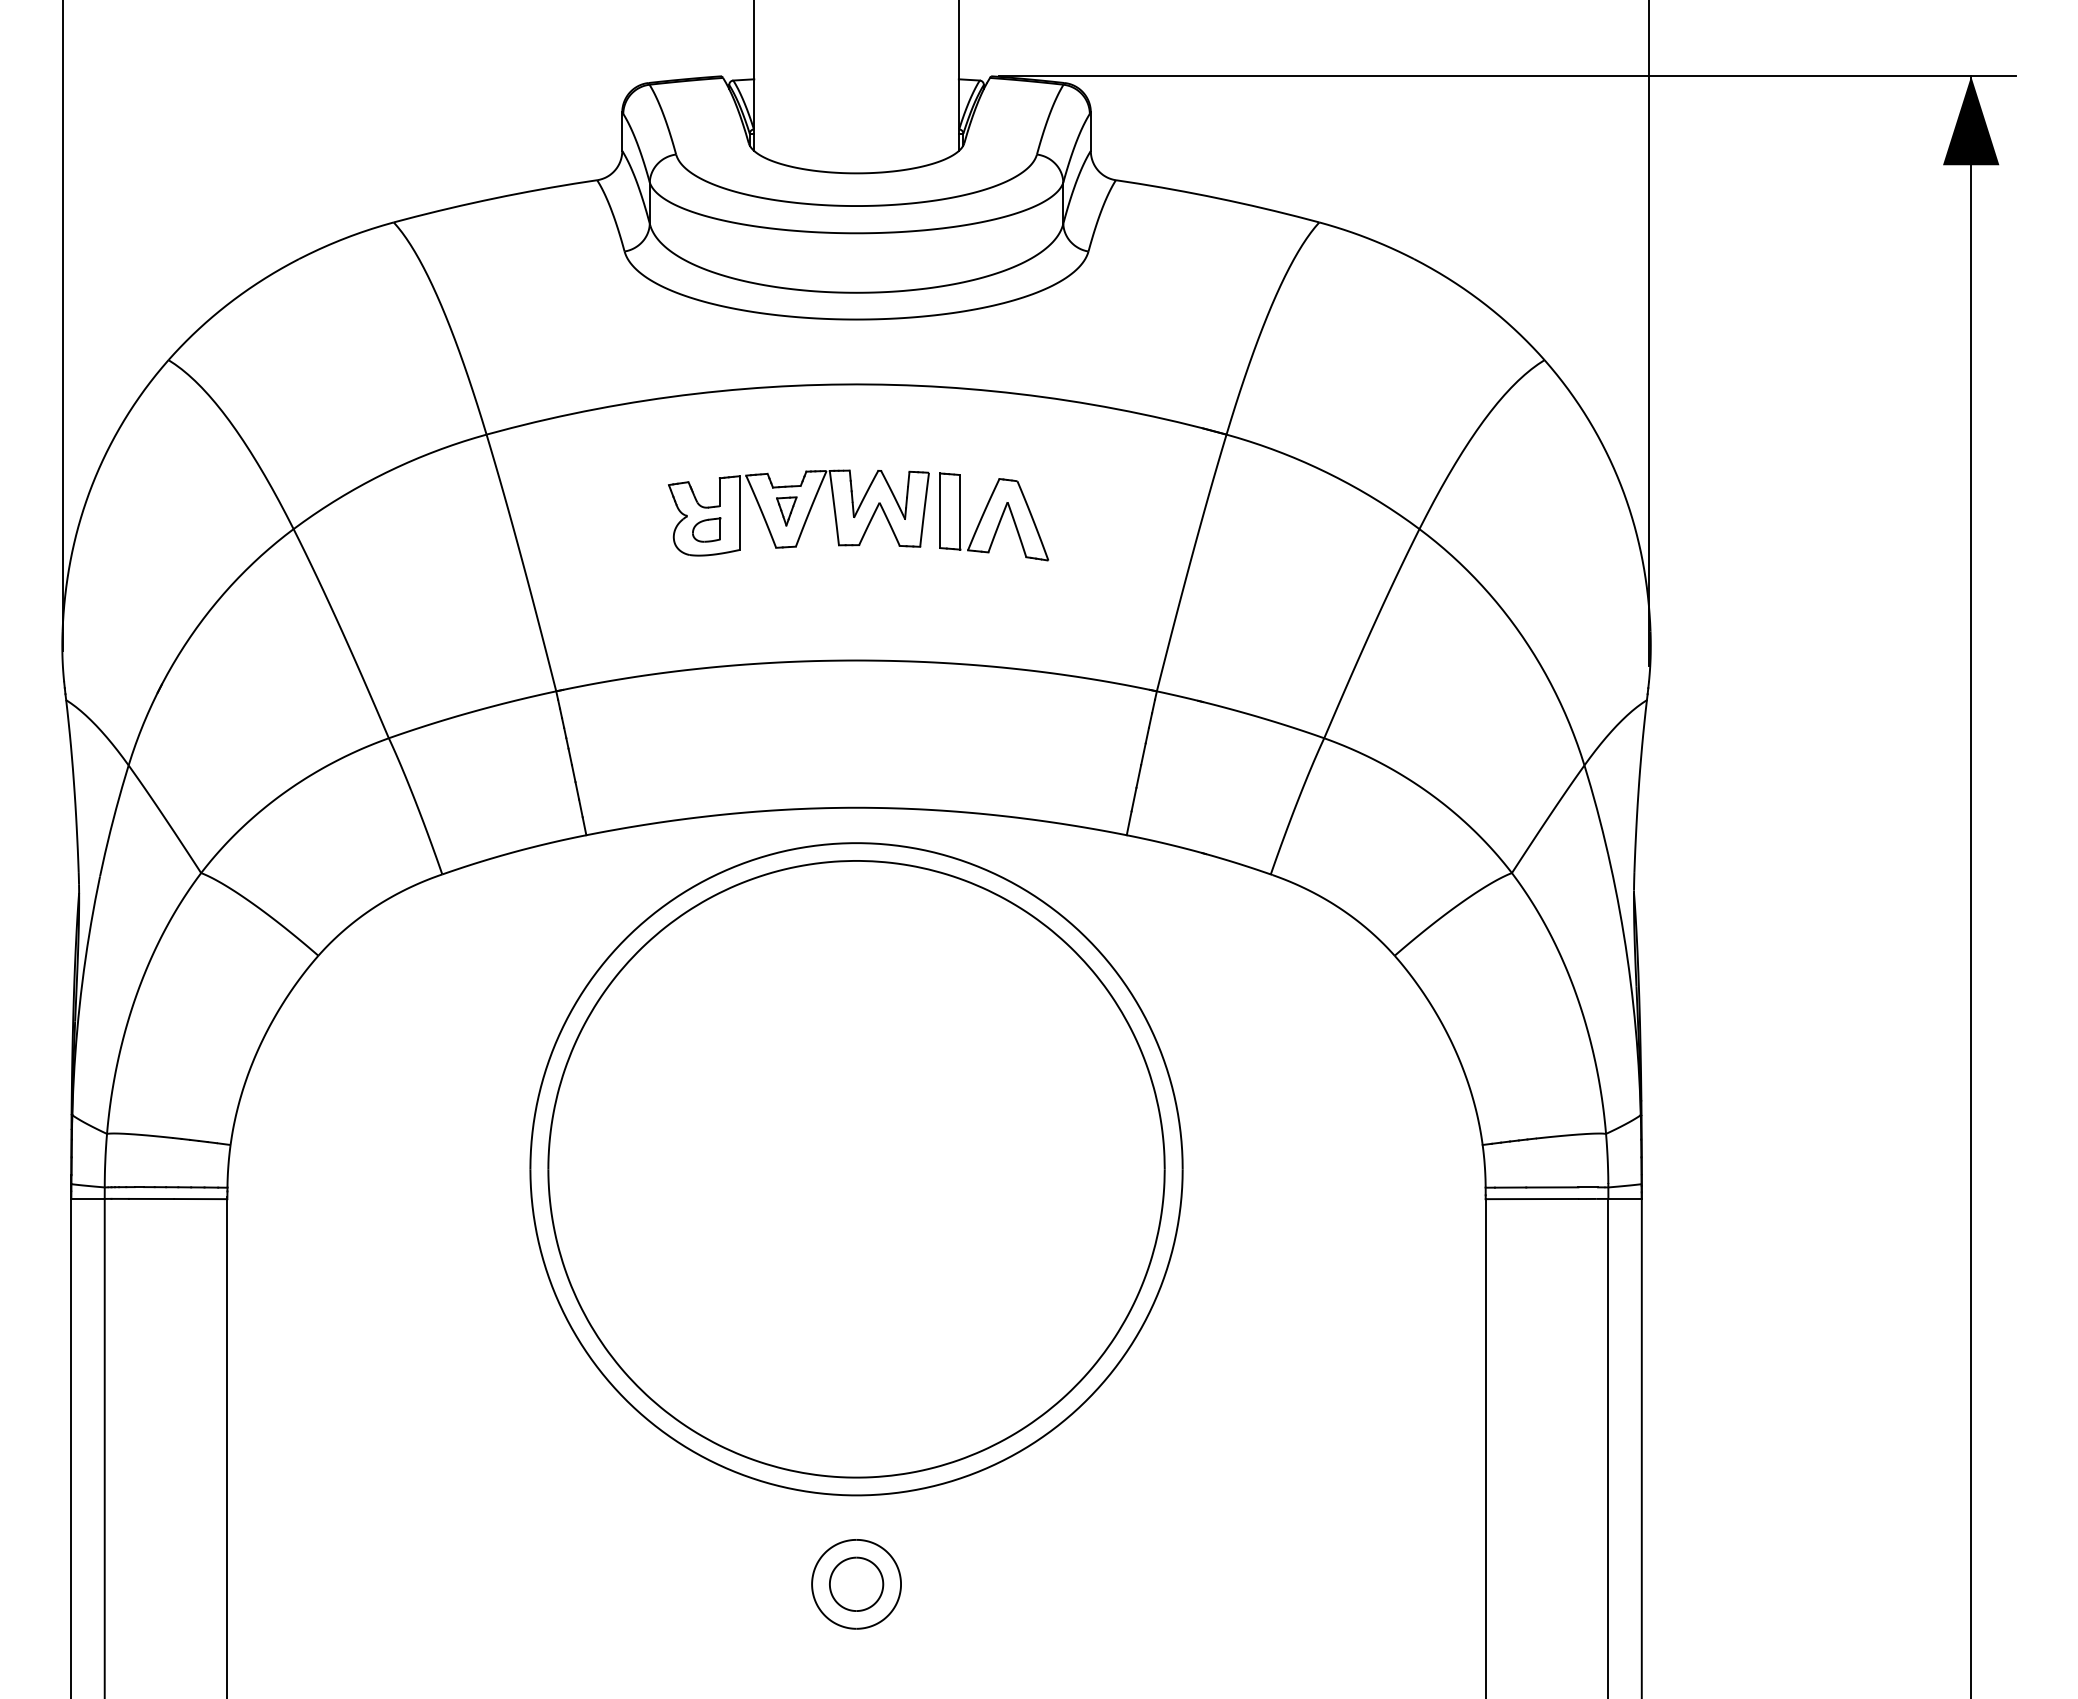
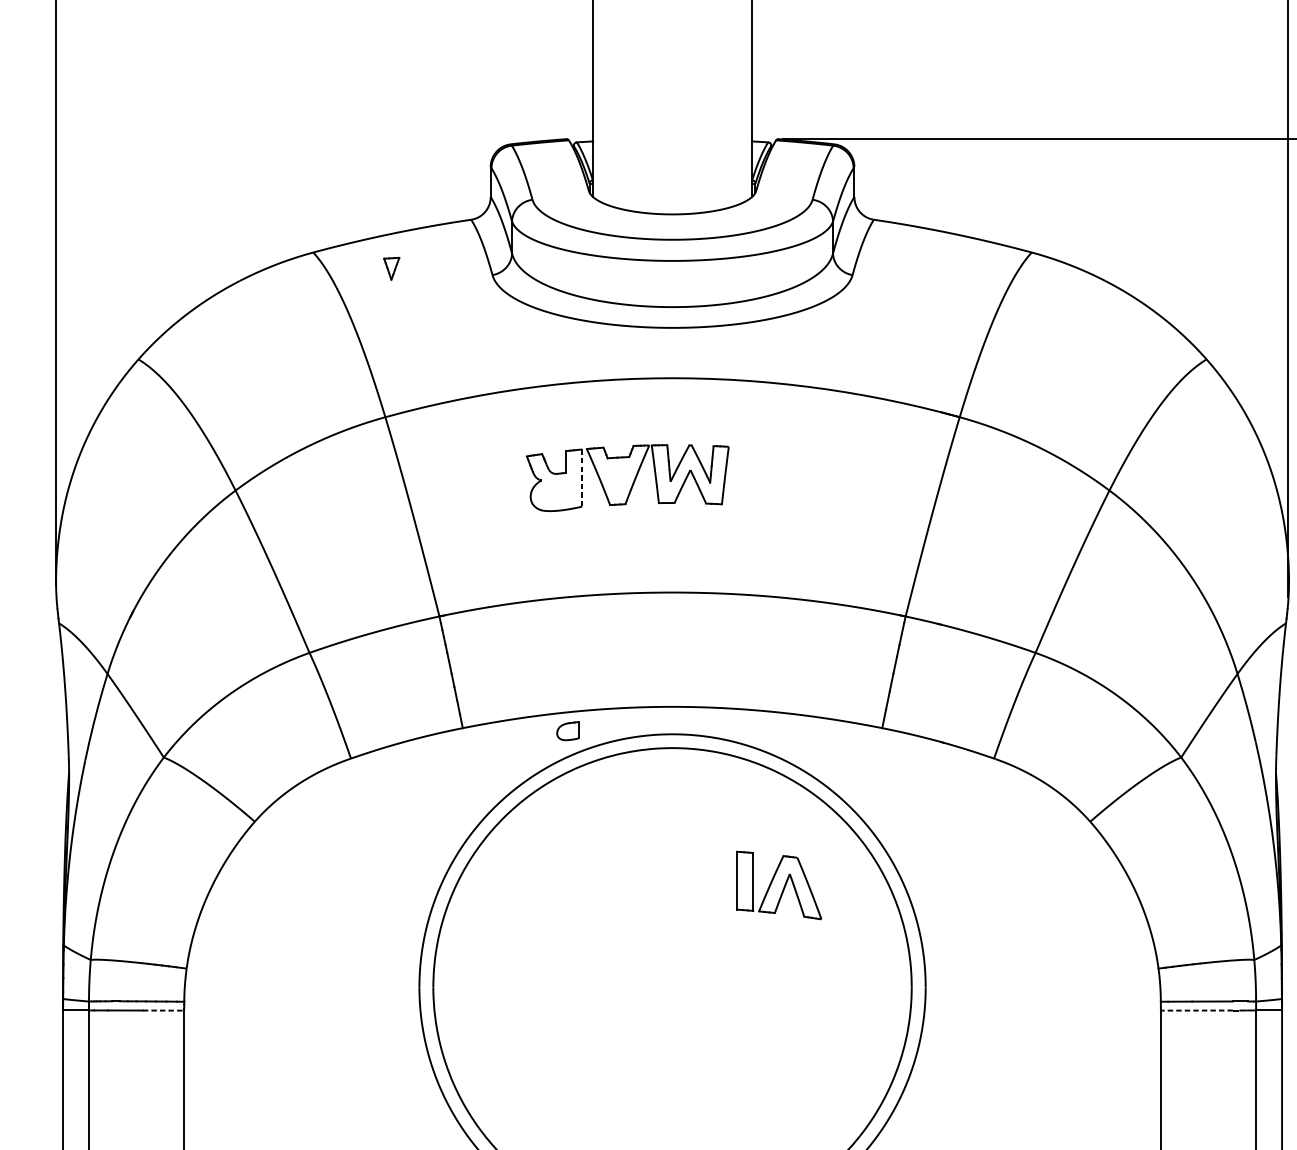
part: (786, 511) -> (391, 268), moved
line: (740, 513) -> (582, 478), solid -> dashed
part: (993, 516) -> (778, 885), moved
part: (706, 529) -> (567, 730), moved
line: (200, 1199) -> (163, 1010), solid -> dashed
line: (1531, 1199) -> (1196, 1010), solid -> dashed

